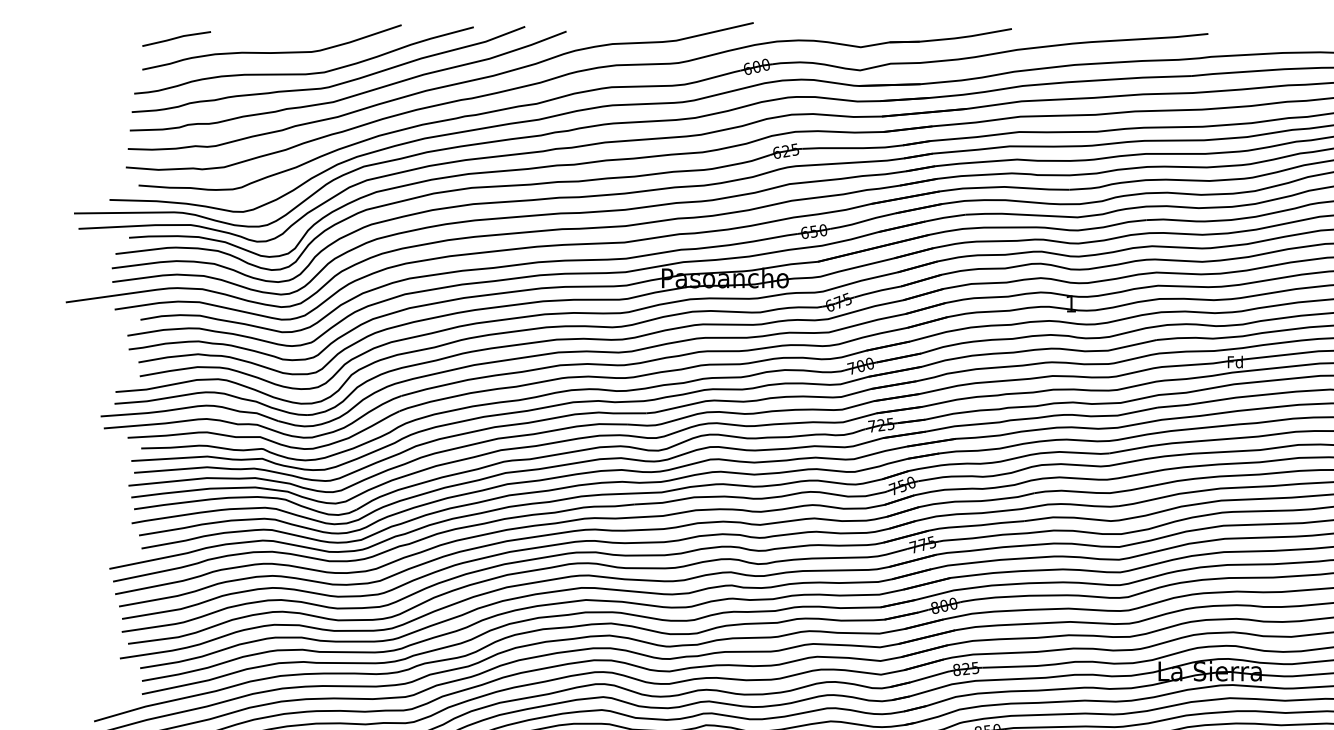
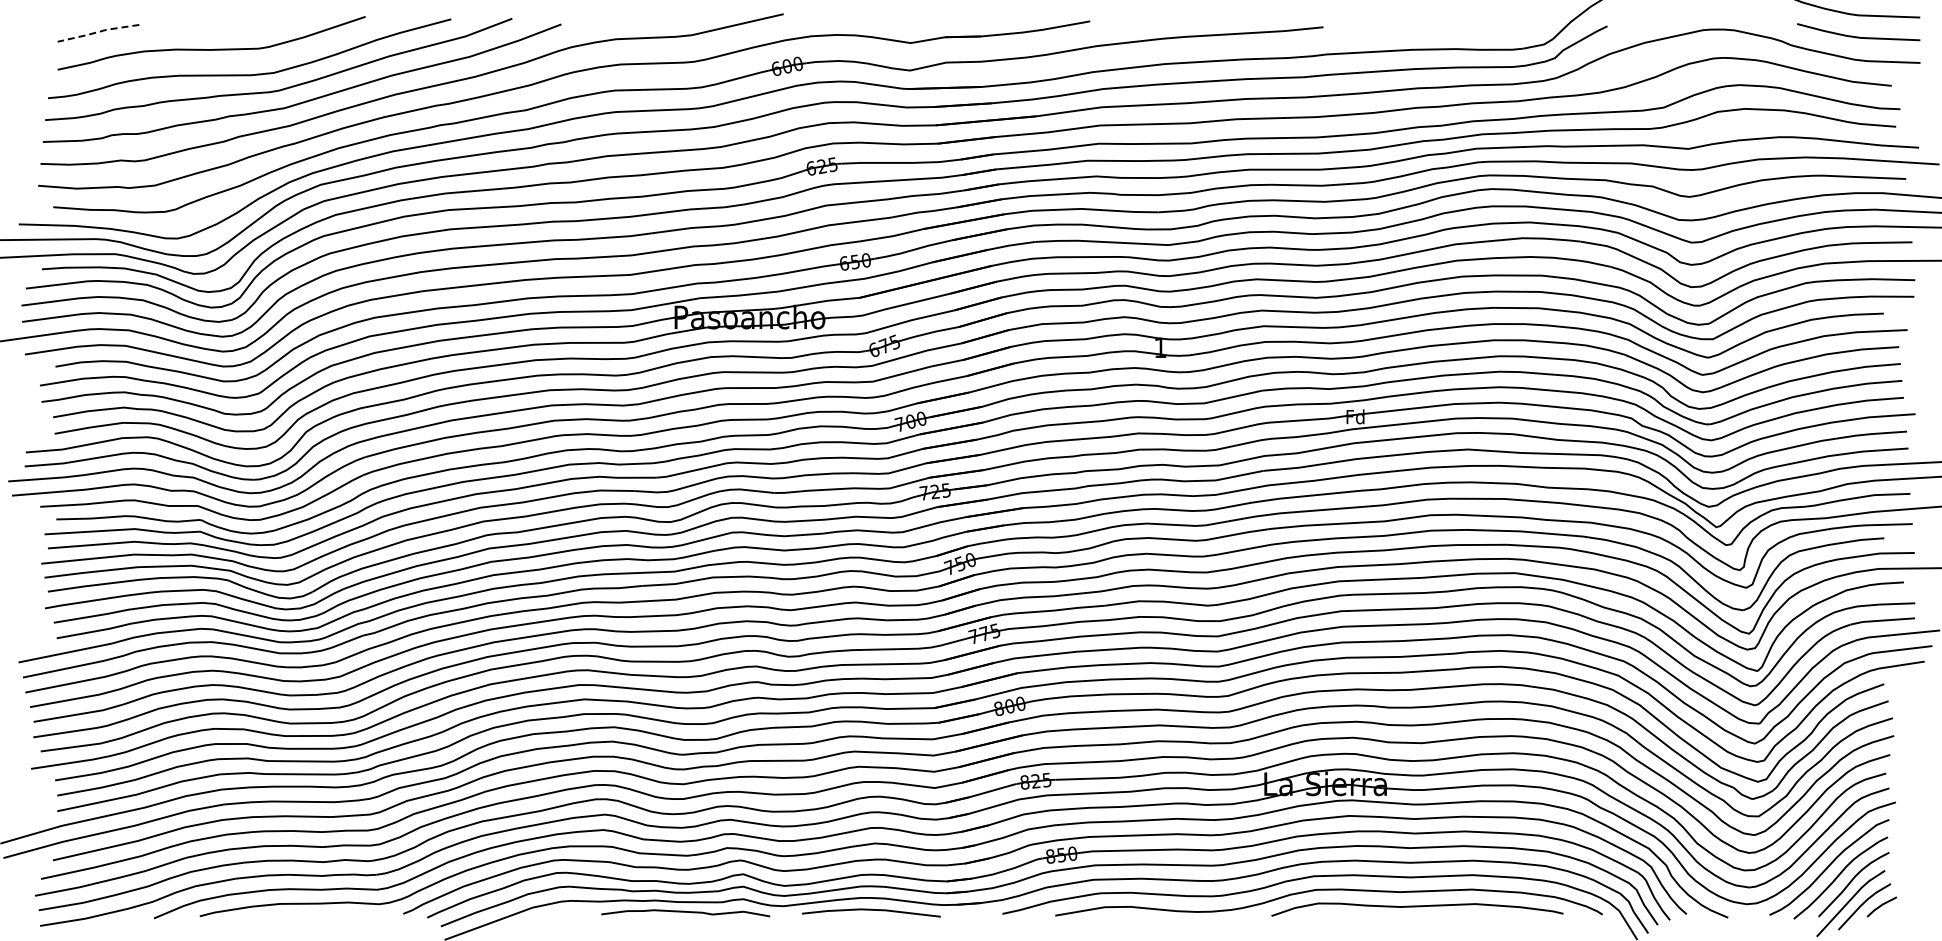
line: (176, 38) -> (98, 32), solid -> dashed

